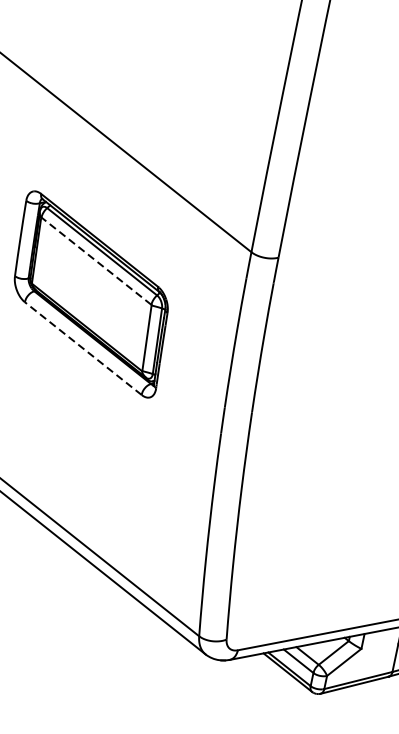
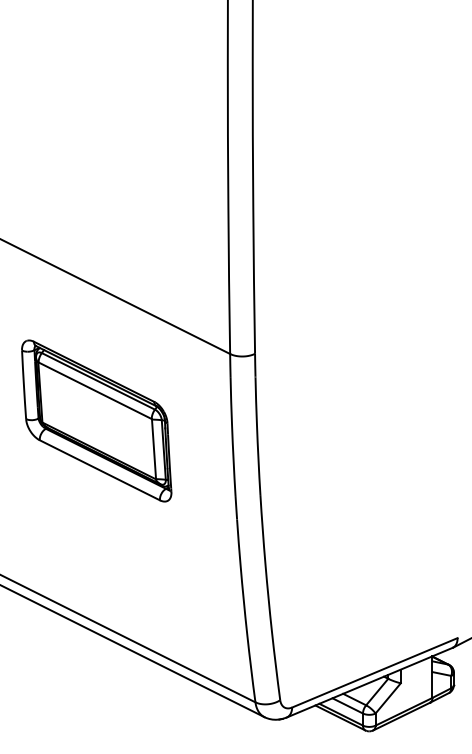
line: (95, 260) -> (94, 390), dashed -> solid
line: (82, 348) -> (99, 470), dashed -> solid

